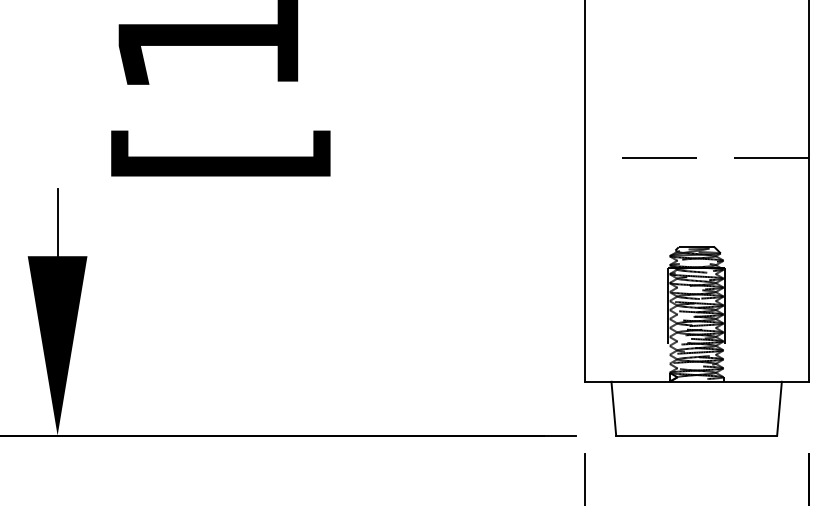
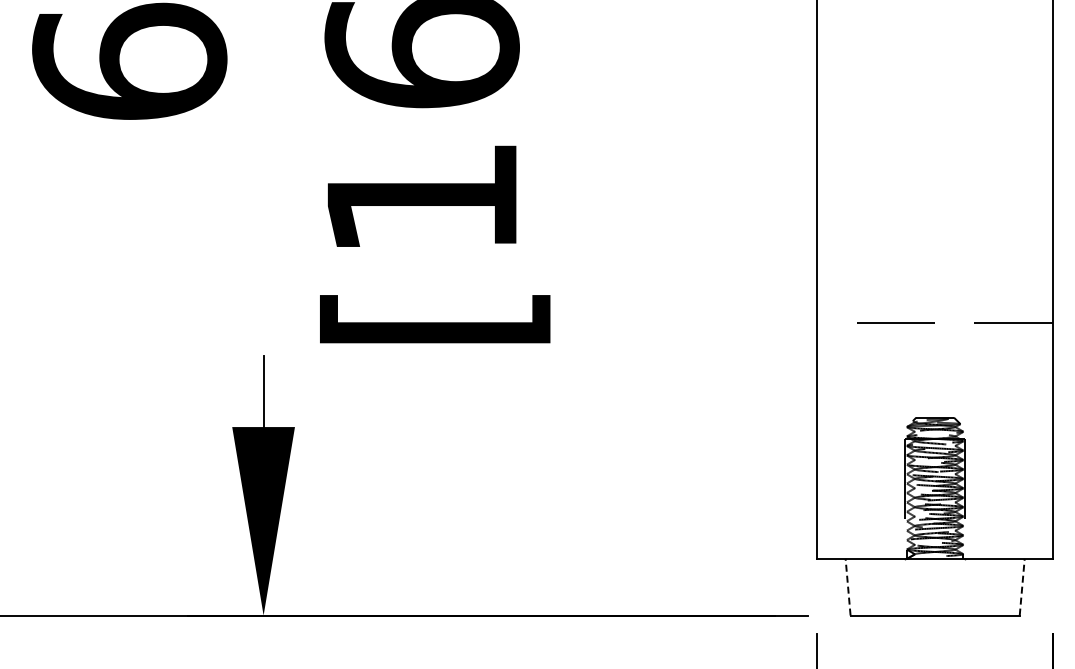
line: (614, 407) -> (848, 586), solid -> dashed
line: (779, 407) -> (1022, 586), solid -> dashed

